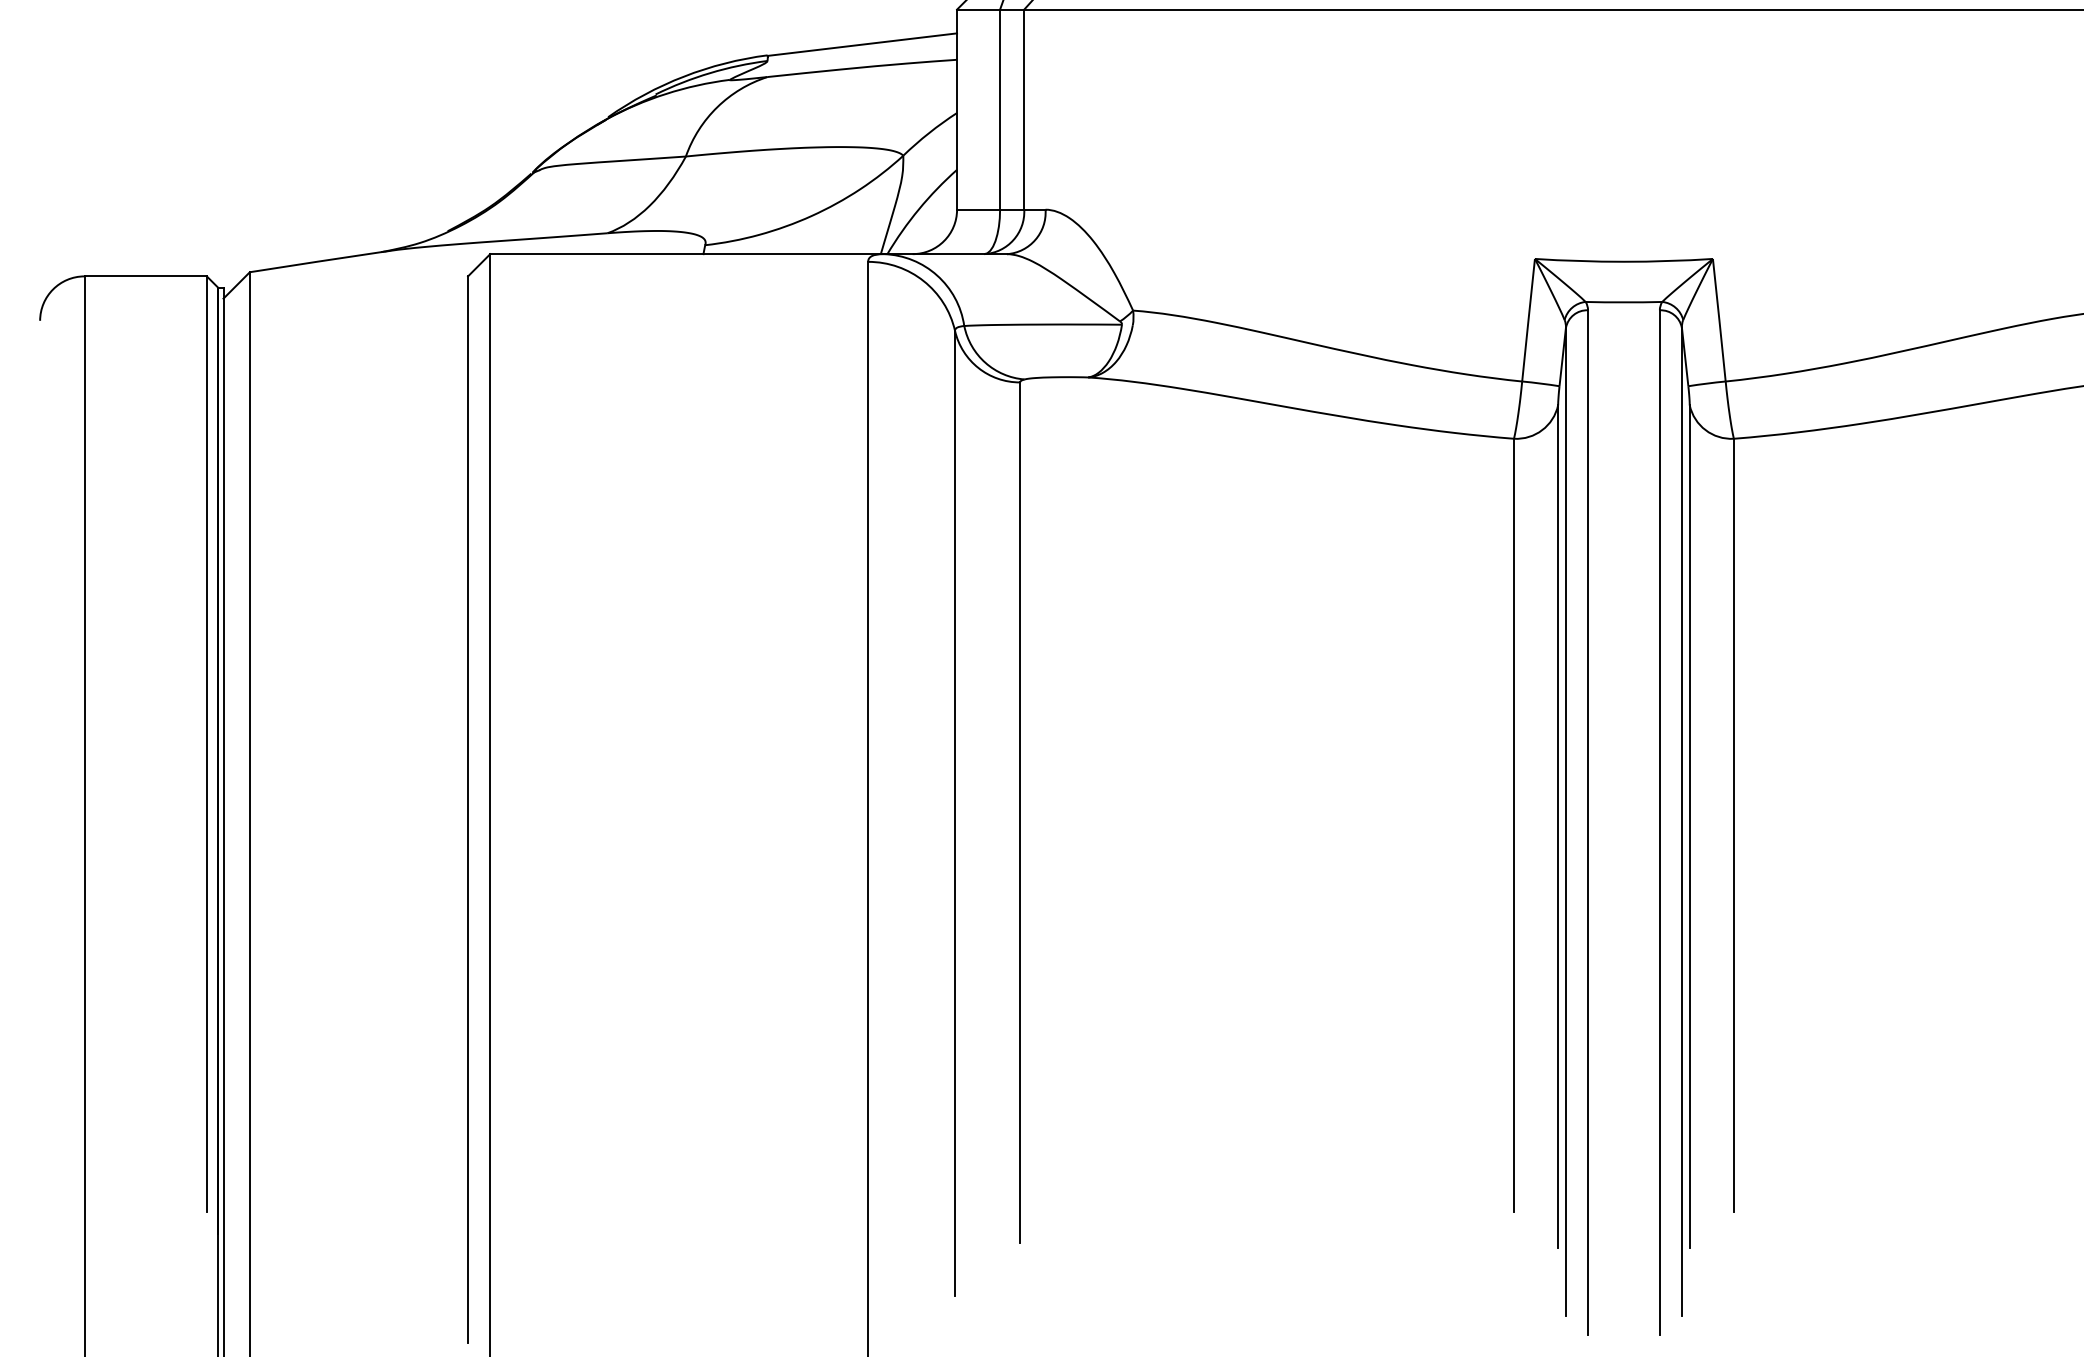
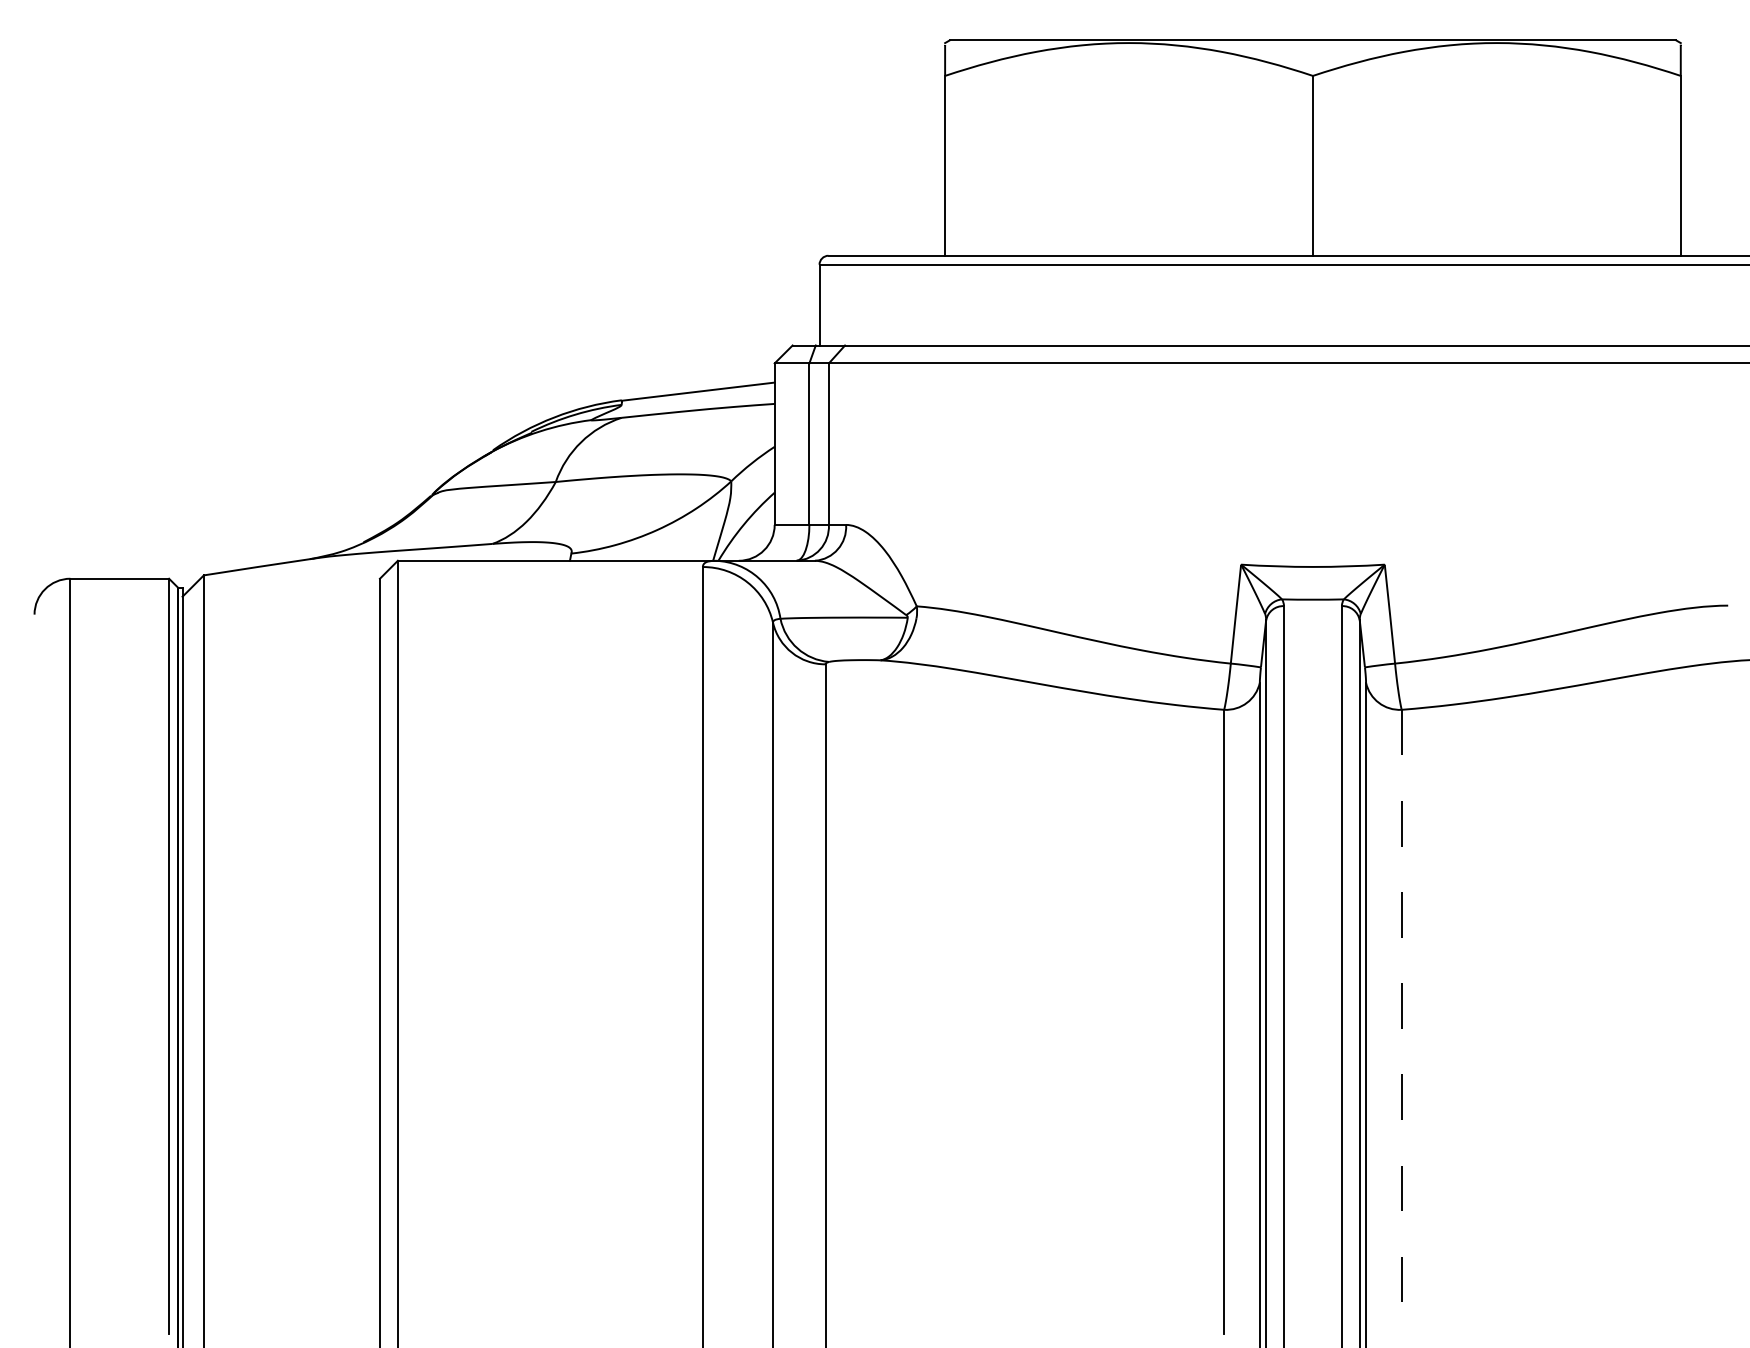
line: (1733, 826) -> (1401, 1022), solid -> dashed

